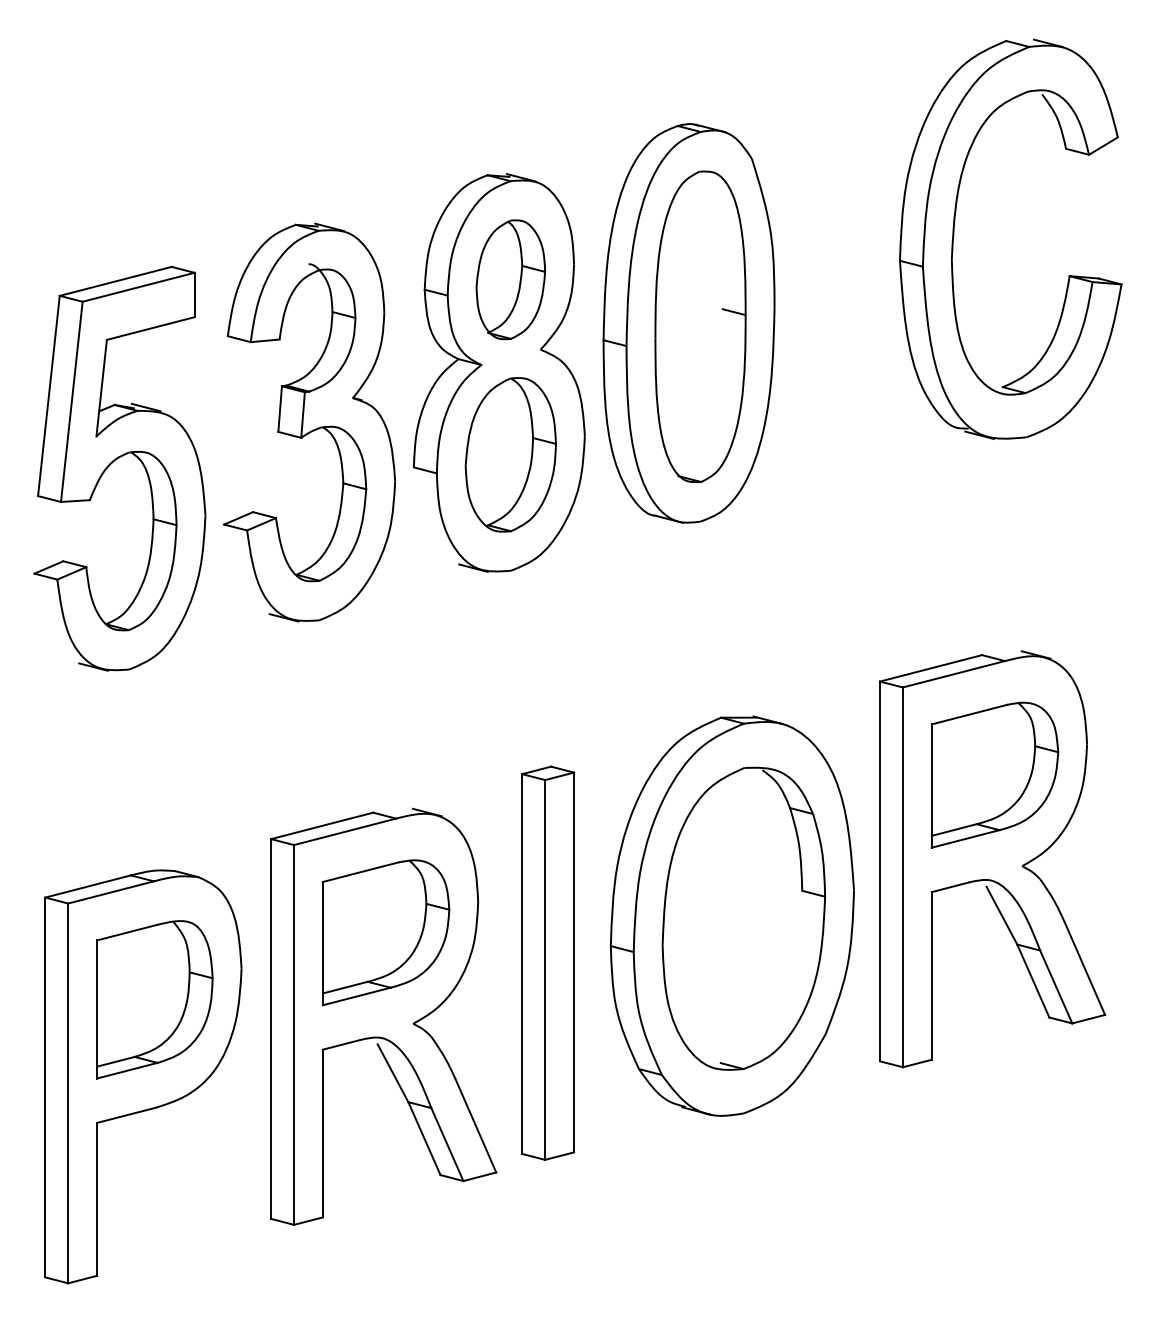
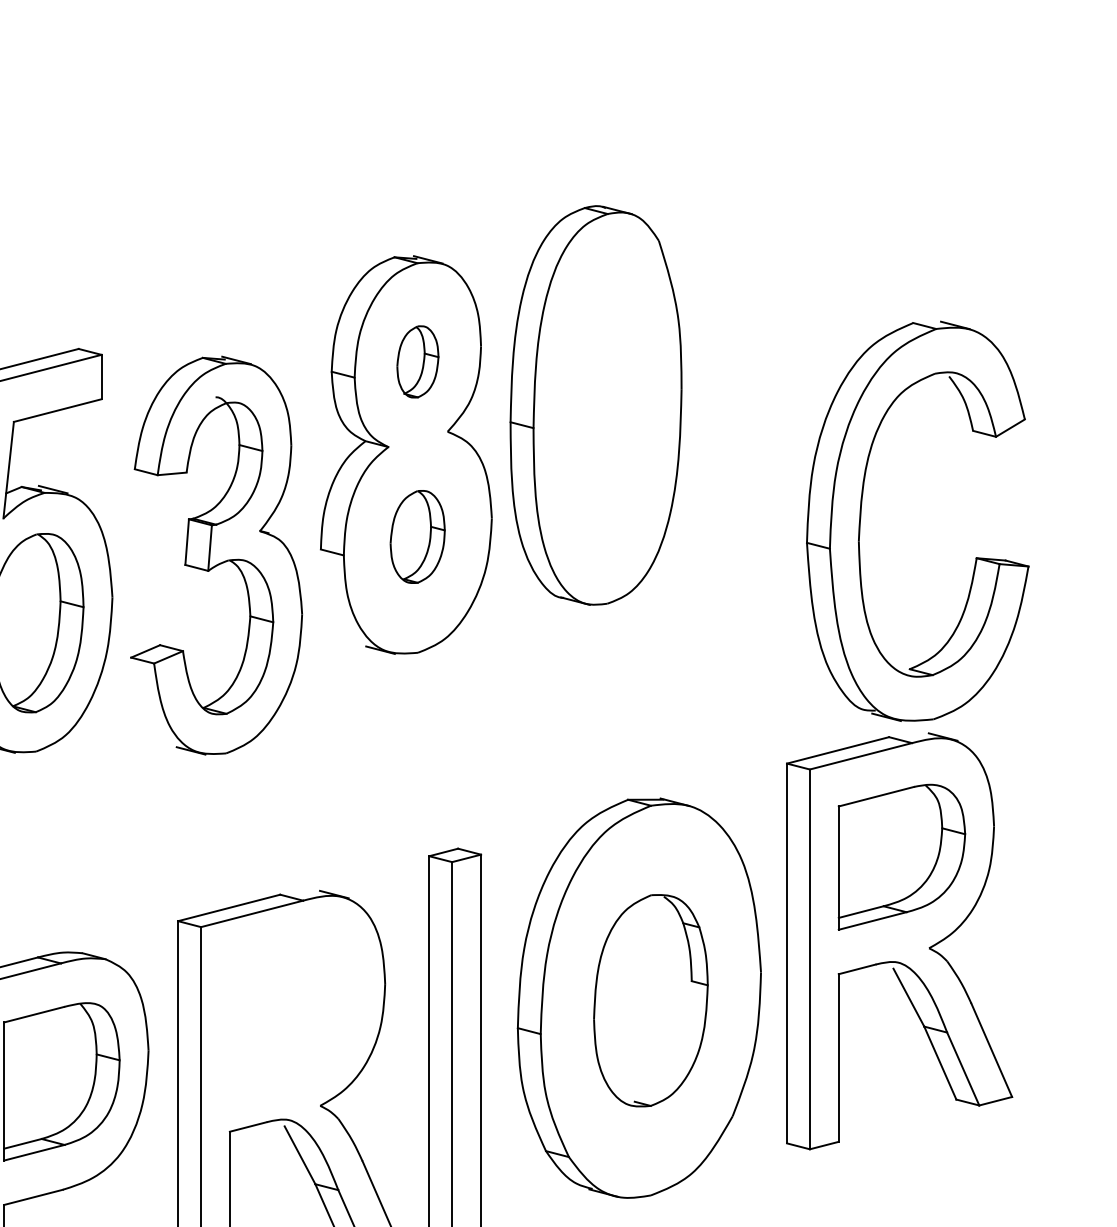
part: (954, 236) -> (861, 518), moved
part: (510, 279) -> (417, 361), size x0.6
part: (700, 326) -> (607, 408), removed
part: (309, 422) -> (216, 555), moved
part: (510, 454) -> (417, 536), size x0.6
part: (743, 918) -> (650, 1000), size x0.7
part: (385, 932) -> (292, 1014), removed

